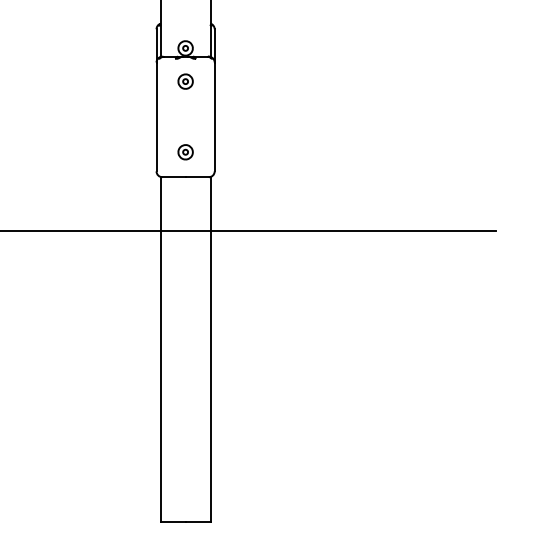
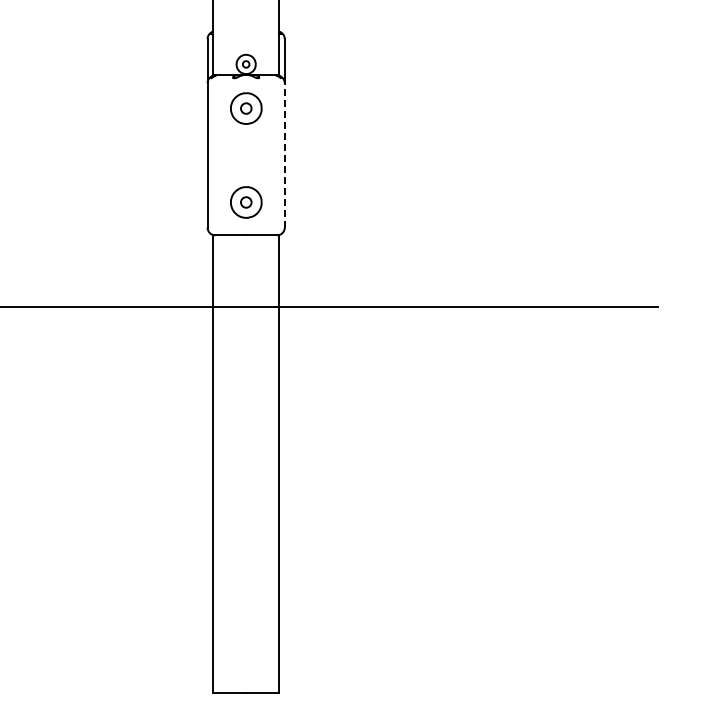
part: (185, 81) -> (245, 108), size x1.6
line: (214, 116) -> (284, 154), solid -> dashed
part: (185, 151) -> (245, 201), size x1.6

